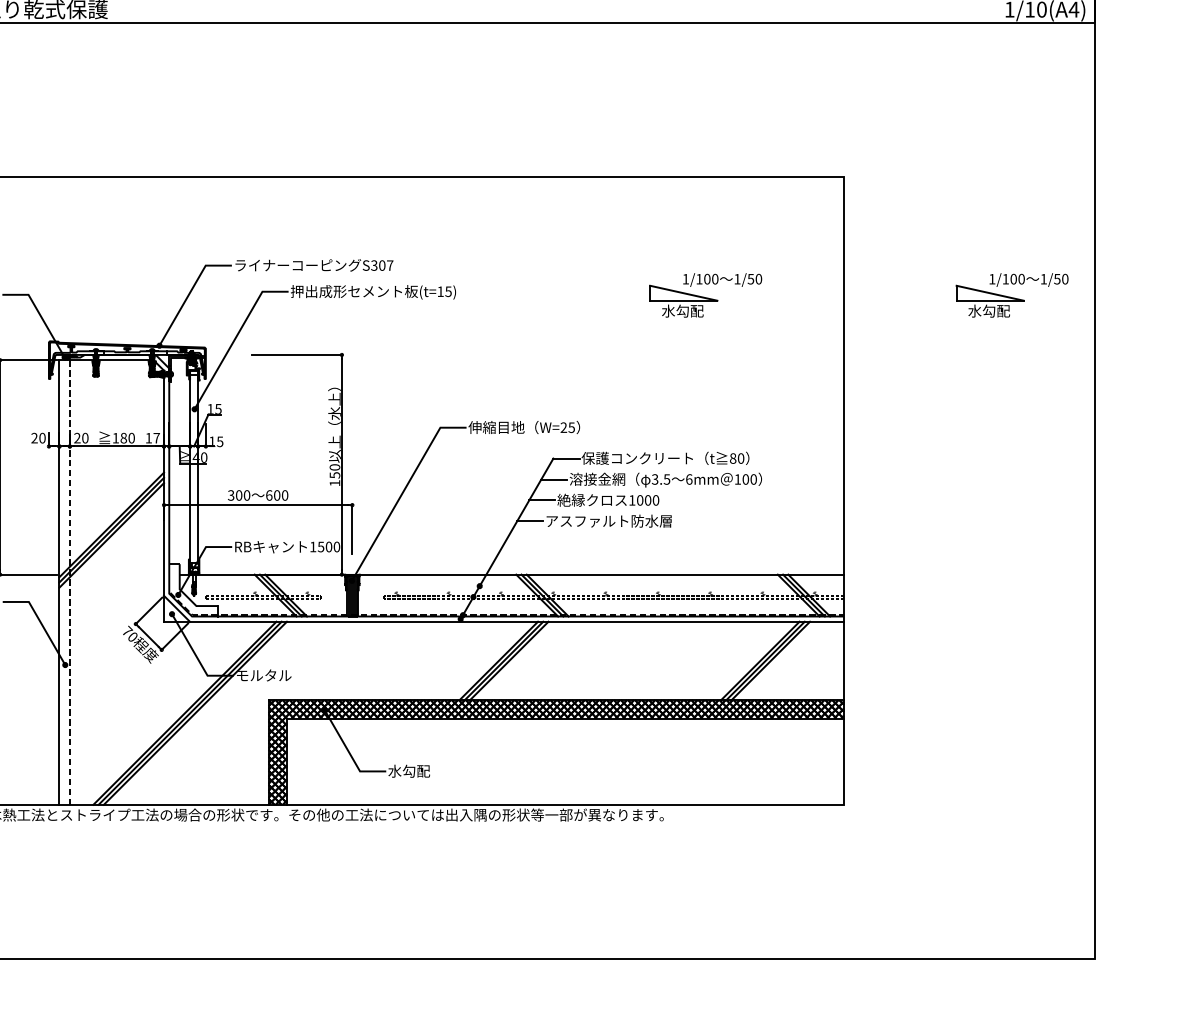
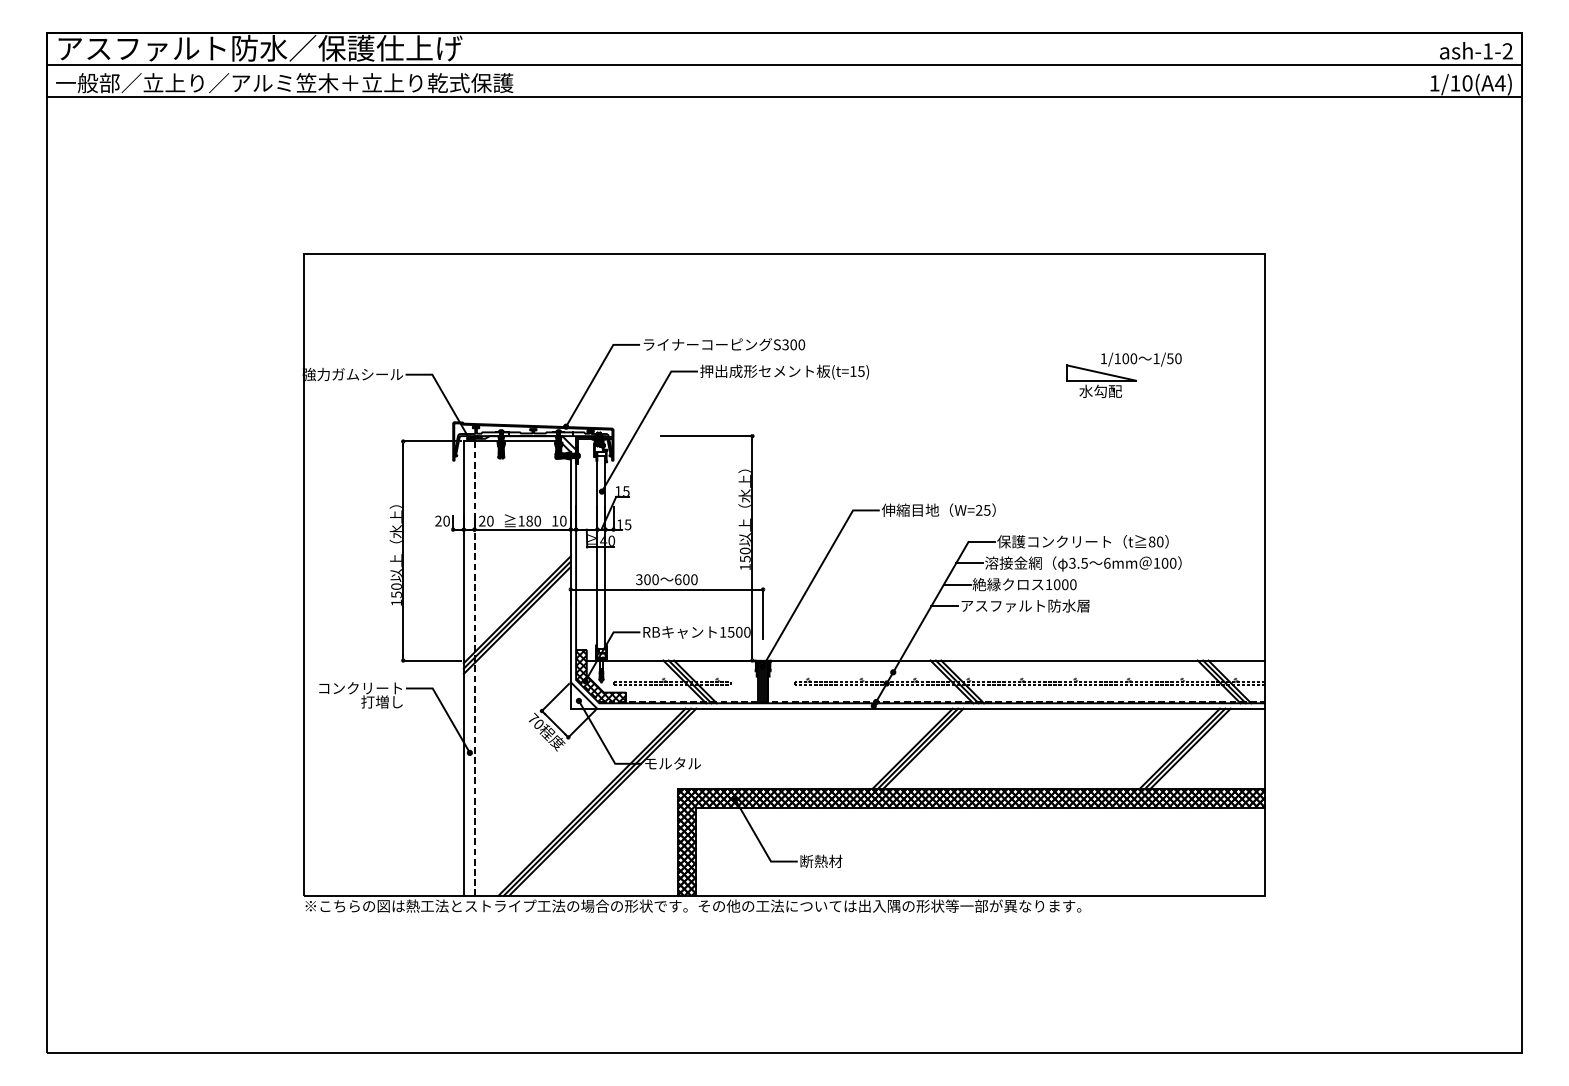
text: (389, 265) -> (801, 344), S307 -> S300
part: (1011, 294) -> (1436, 374), removed
text: (156, 437) -> (563, 520), 17 -> 10
hatch: (194, 590) -> (601, 676), added
text: (409, 771) -> (821, 861), 水勾配 -> 断熱材

